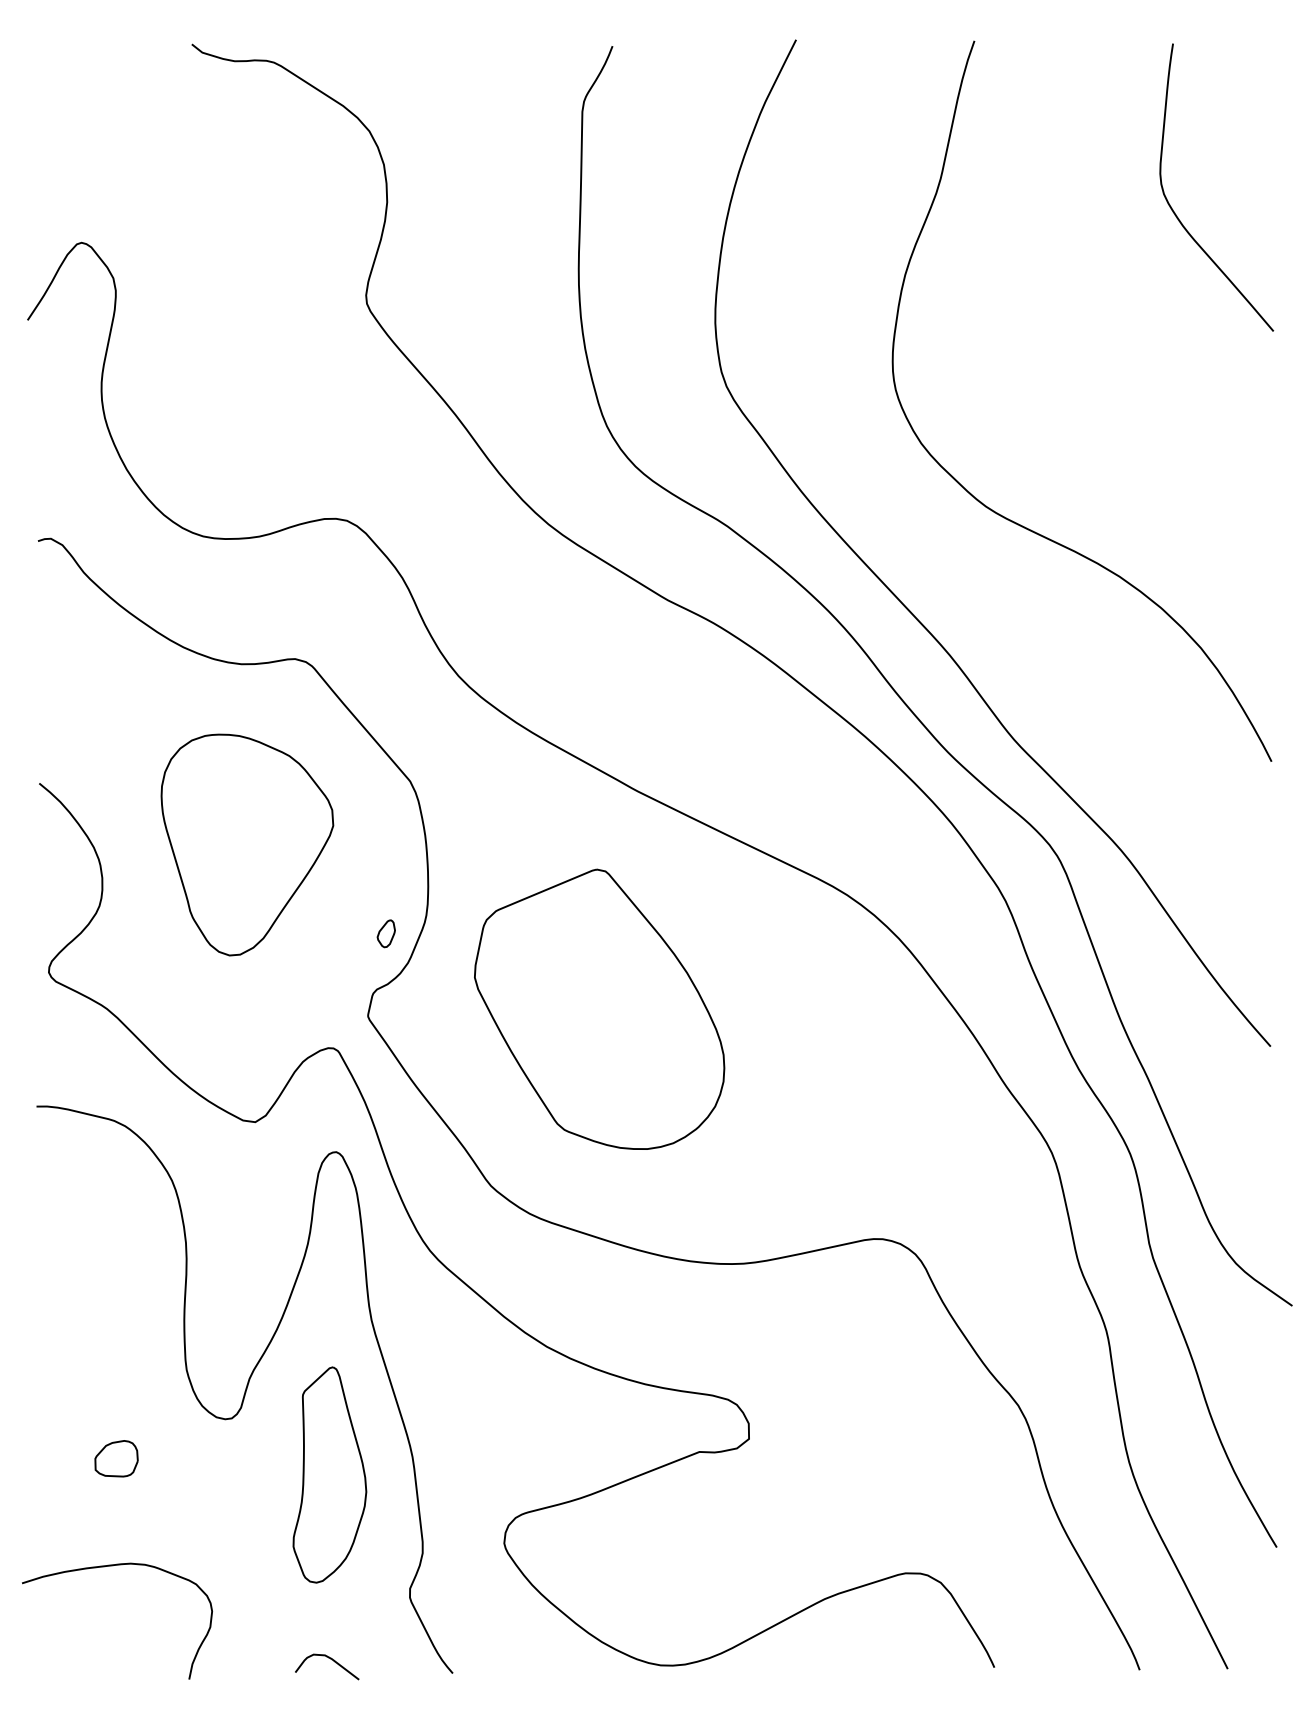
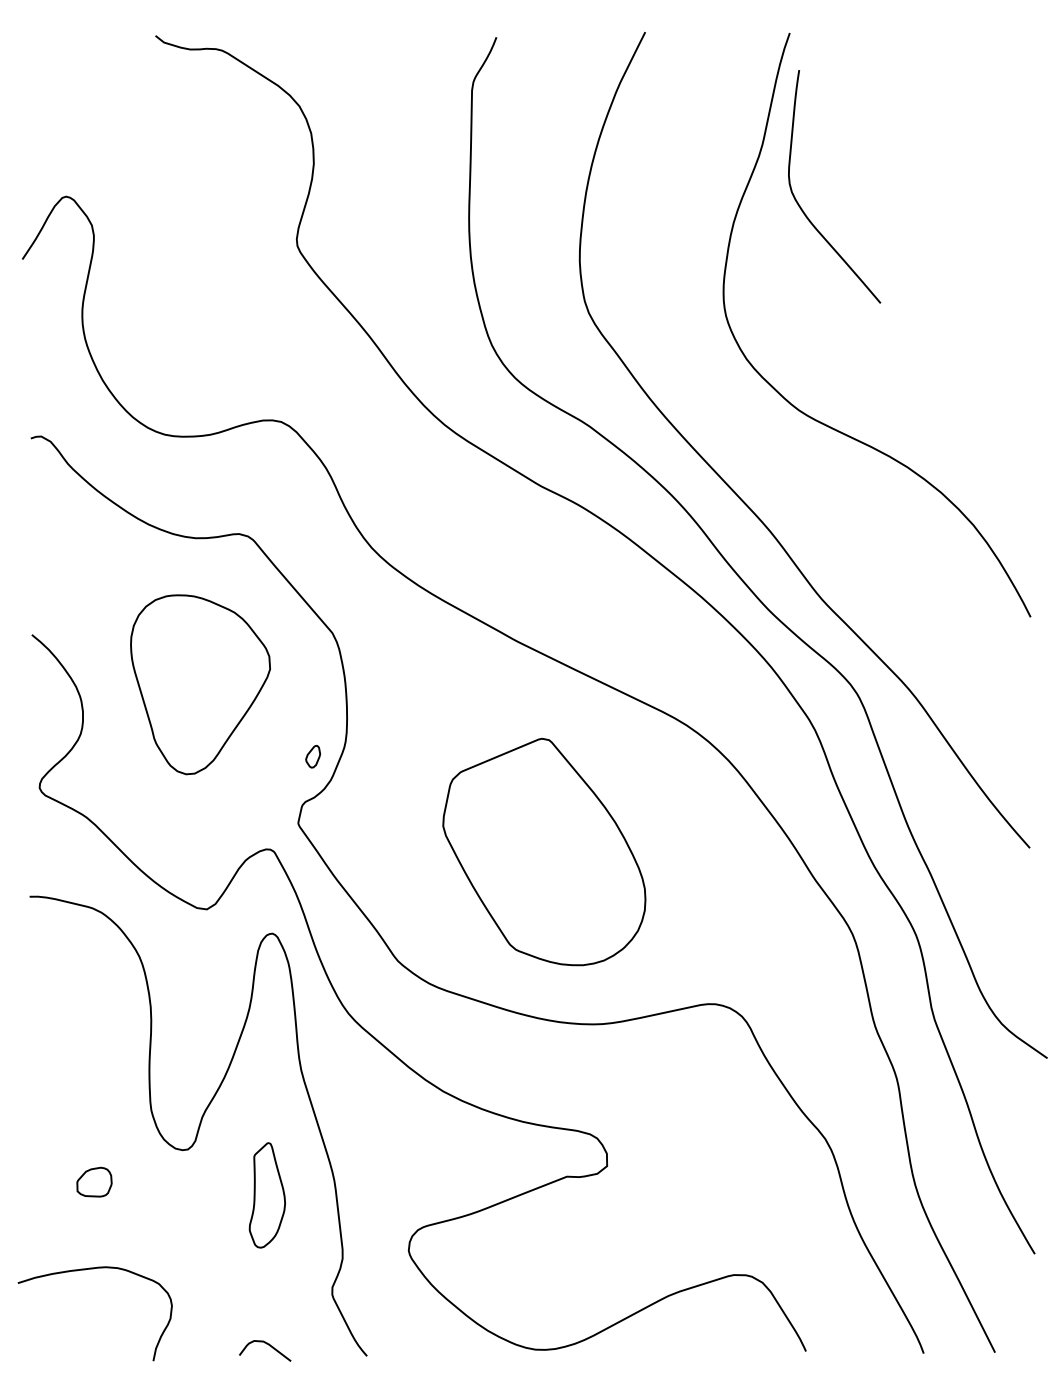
curve: (1175, 212) -> (801, 206), moved
part: (599, 1008) -> (544, 851), moved
part: (329, 1474) -> (267, 1194), size x0.6

